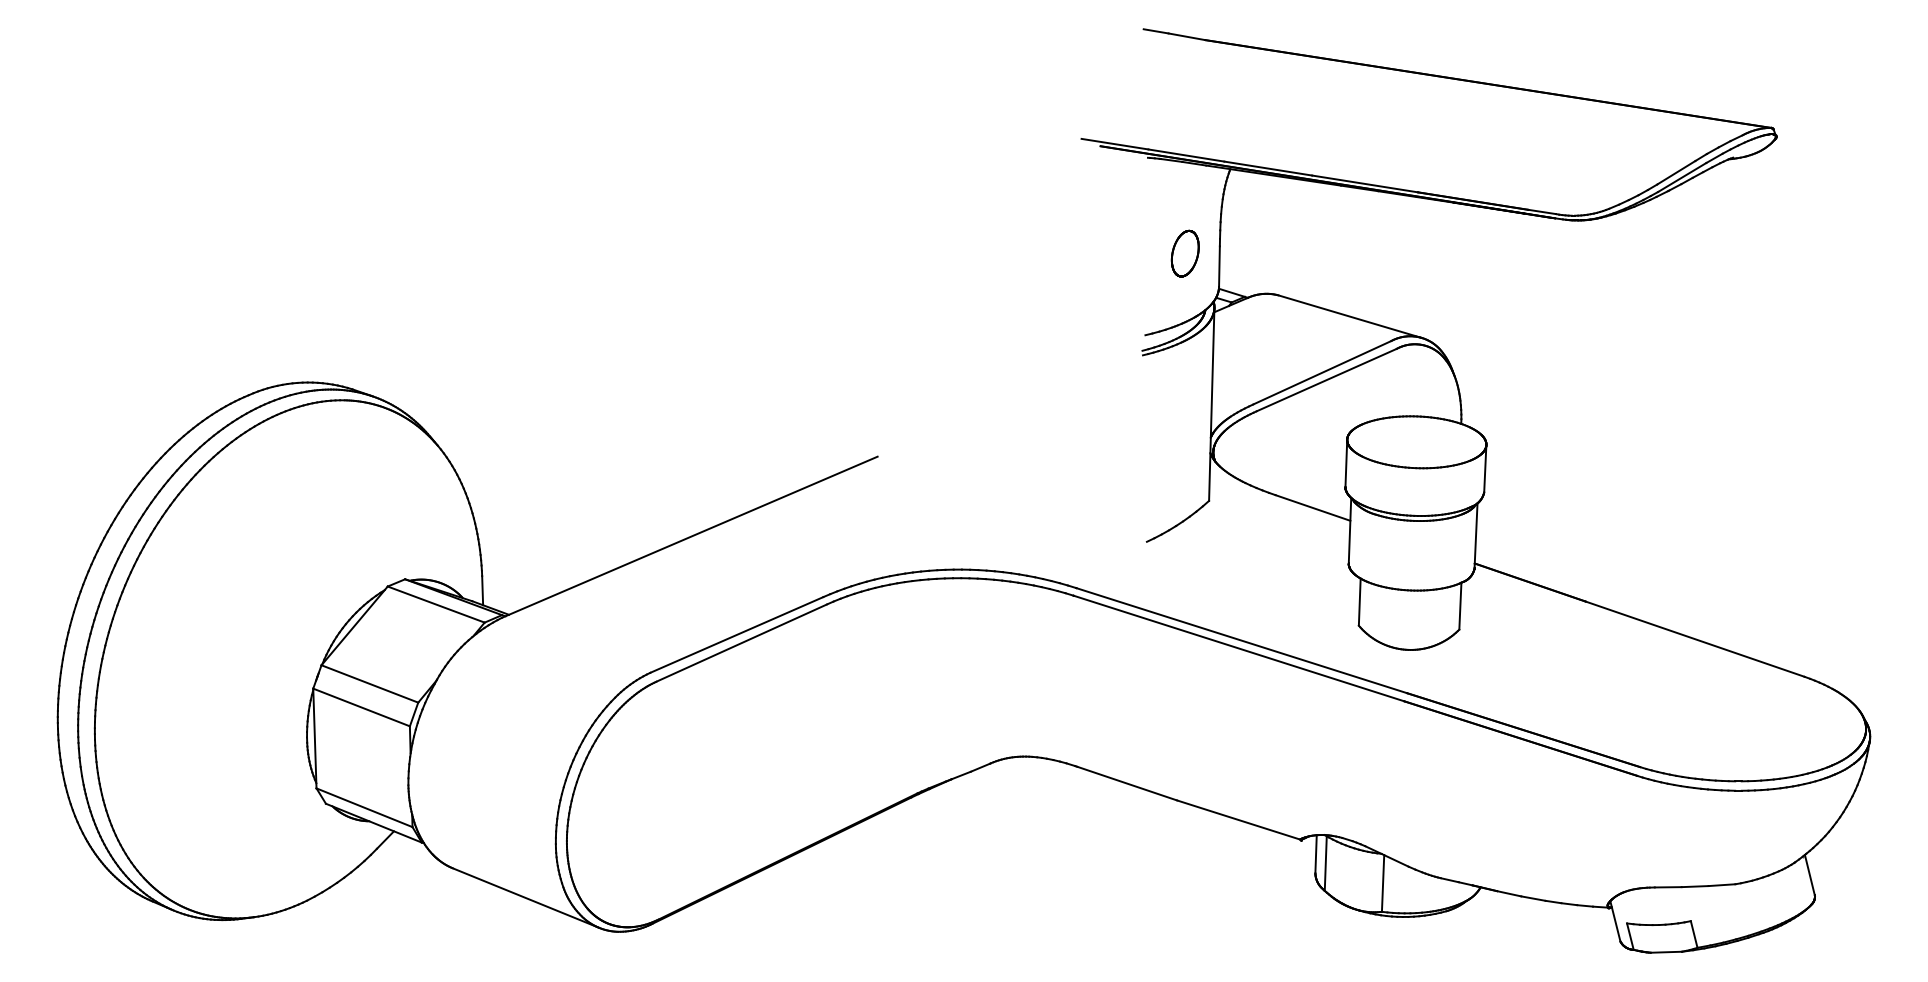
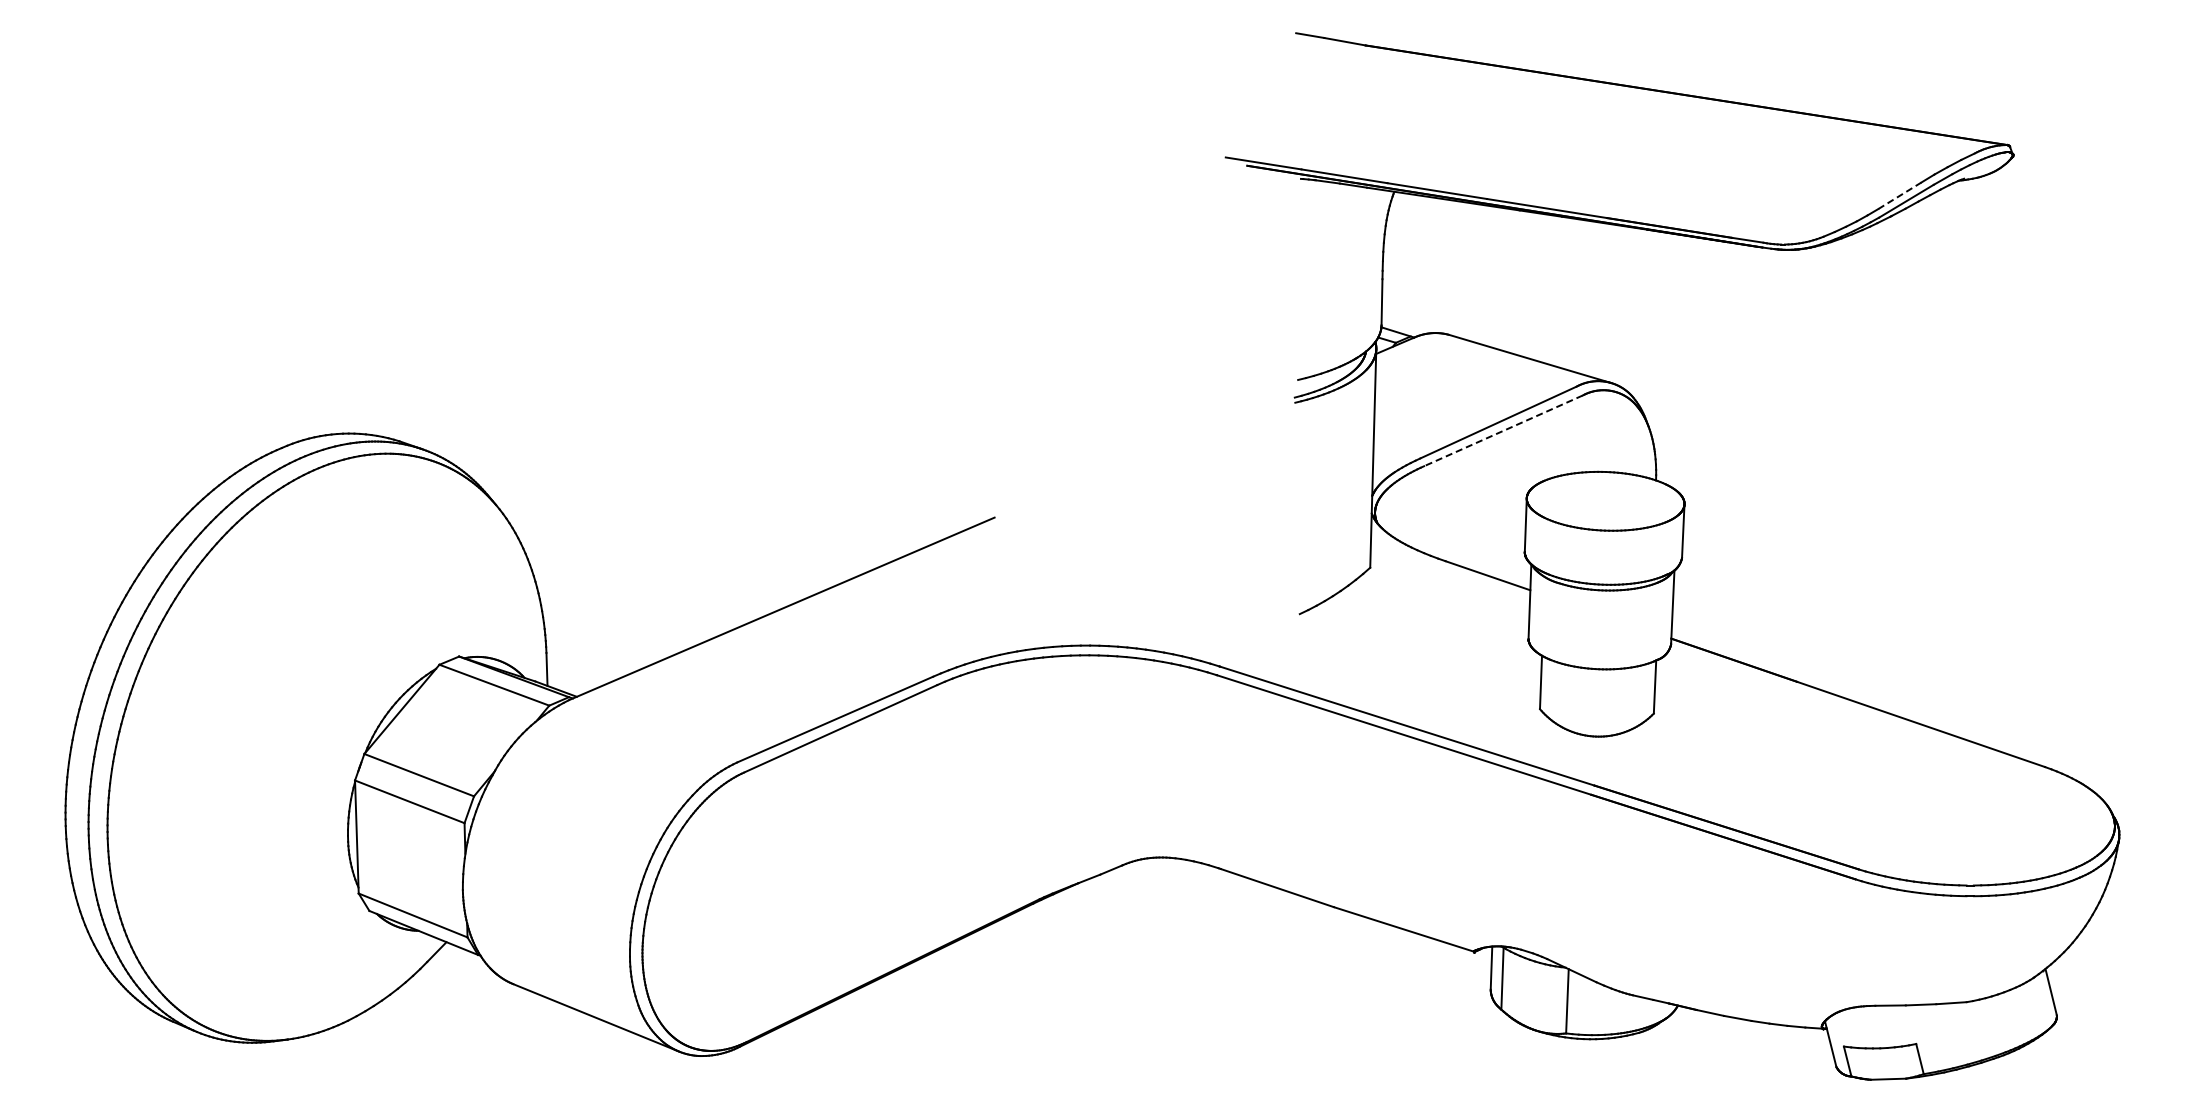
line: (1676, 172) -> (1900, 195), solid -> dashed
part: (1185, 253) -> (1343, 287), removed
line: (1326, 379) -> (1503, 430), solid -> dashed

